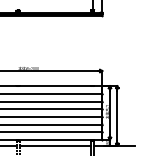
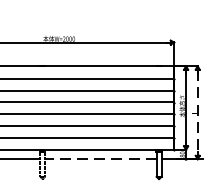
line: (117, 116) -> (197, 113), solid -> dashed
line: (55, 145) -> (101, 158), solid -> dashed

